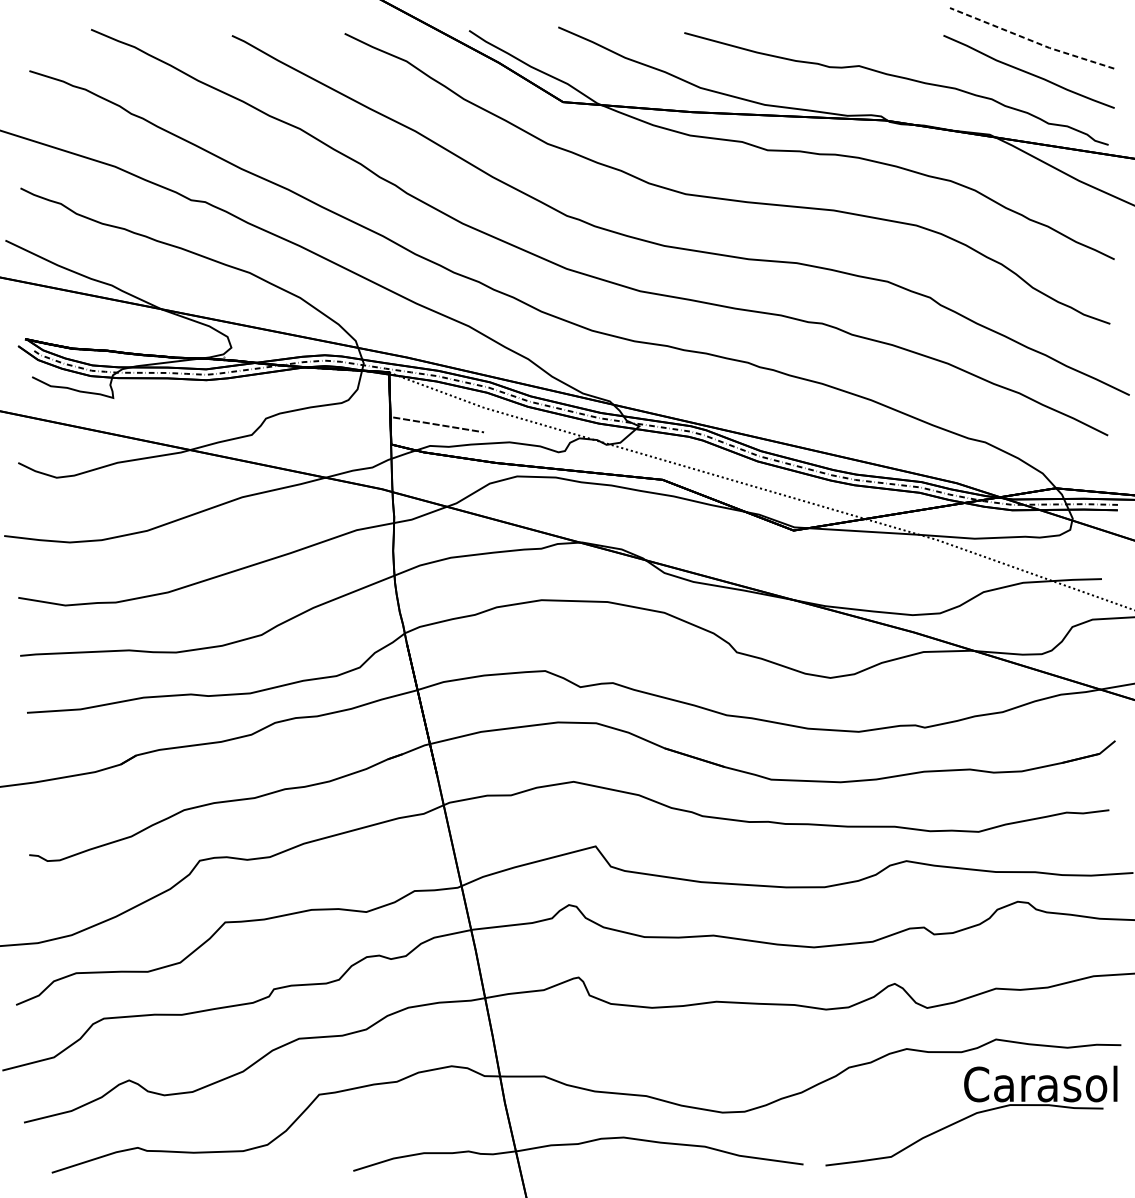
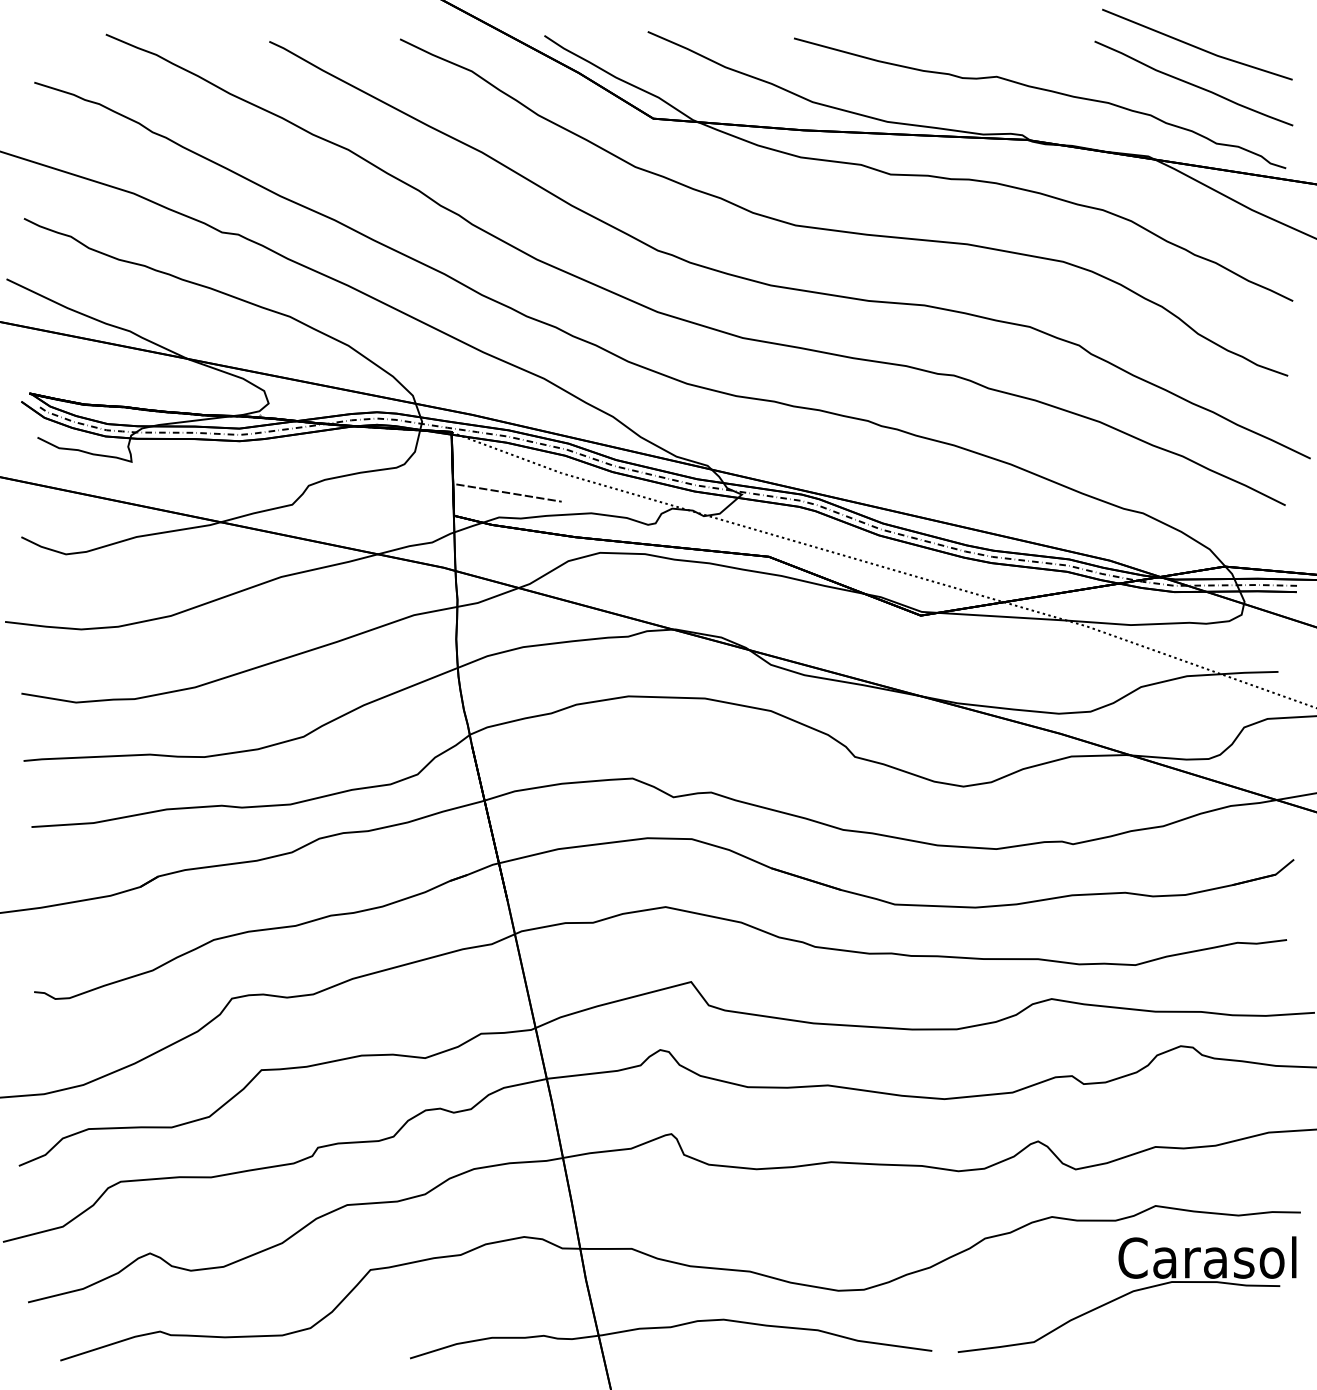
line: (1031, 40) -> (1196, 47), dashed -> solid

